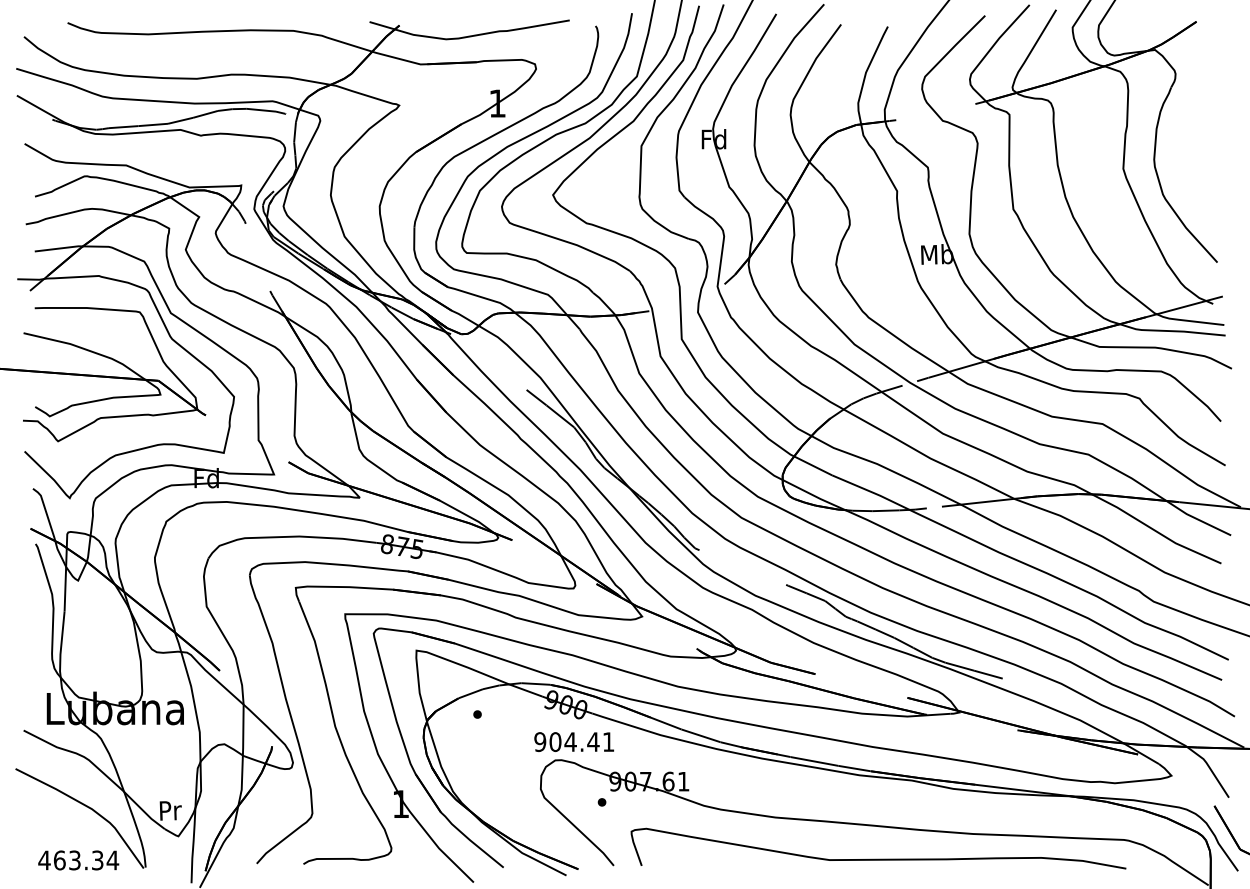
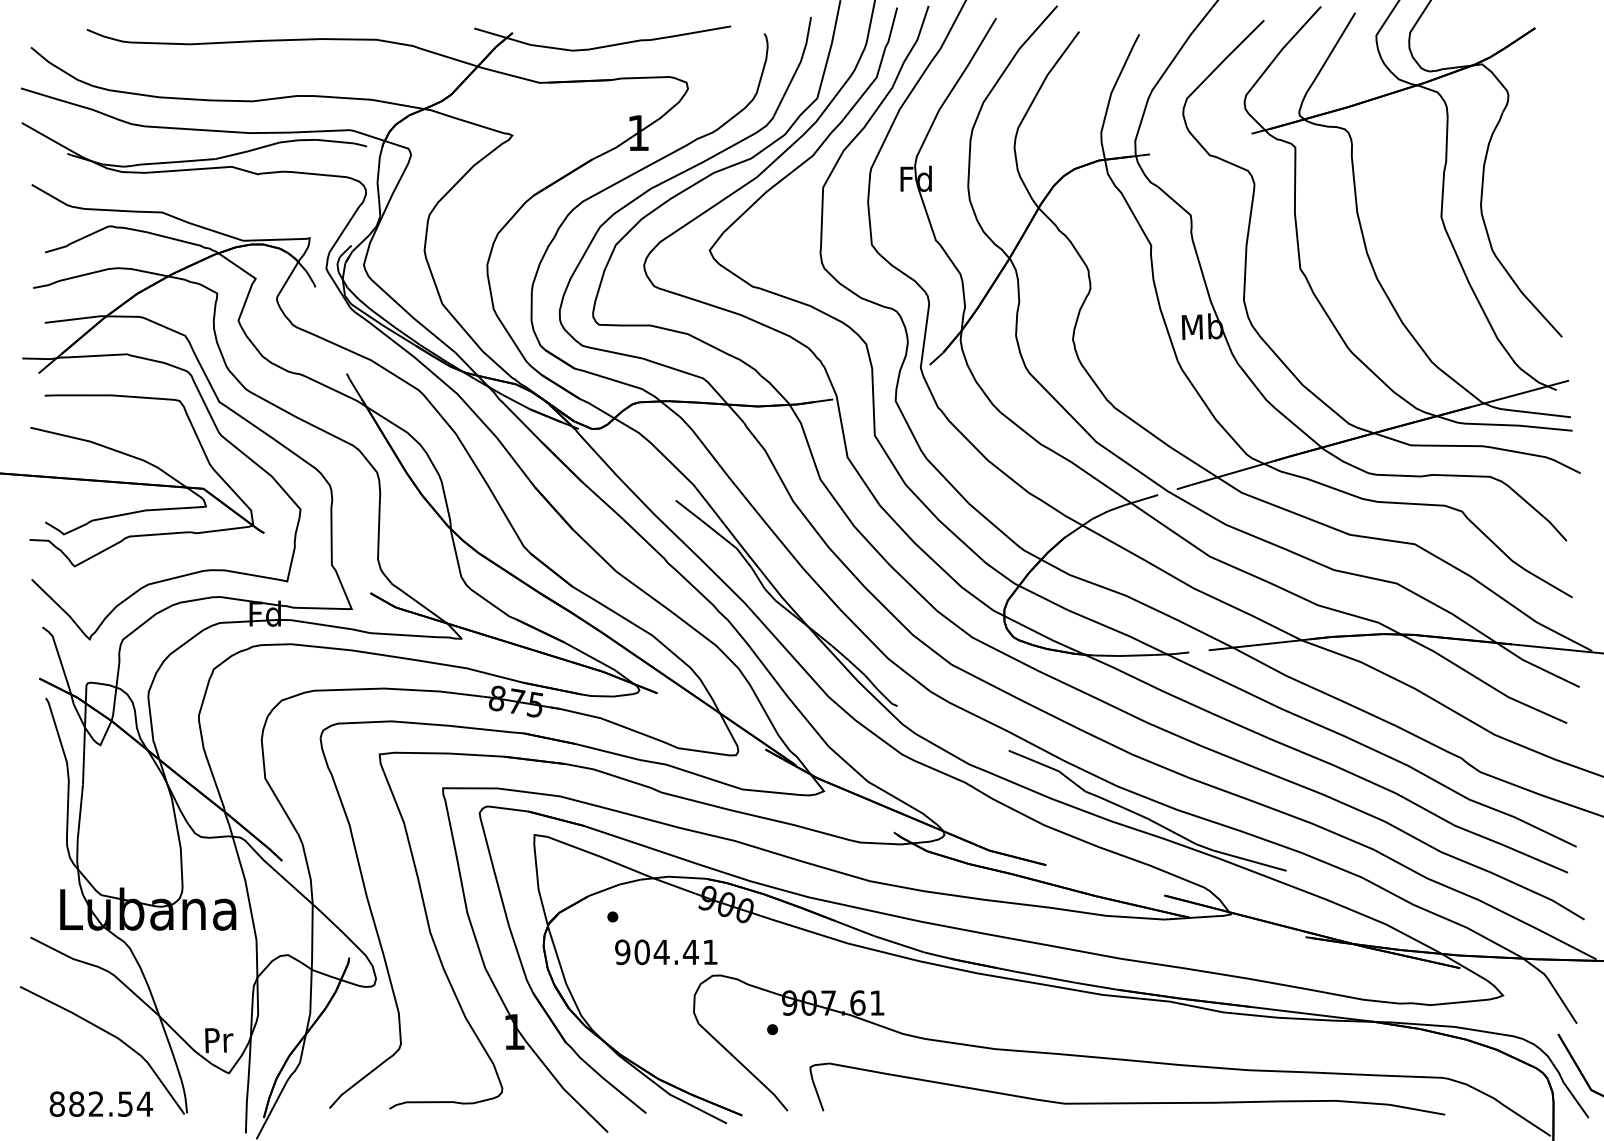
text: (573, 741) -> (665, 951), moved
text: (70, 860) -> (90, 1104), 463.34 -> 882.54

